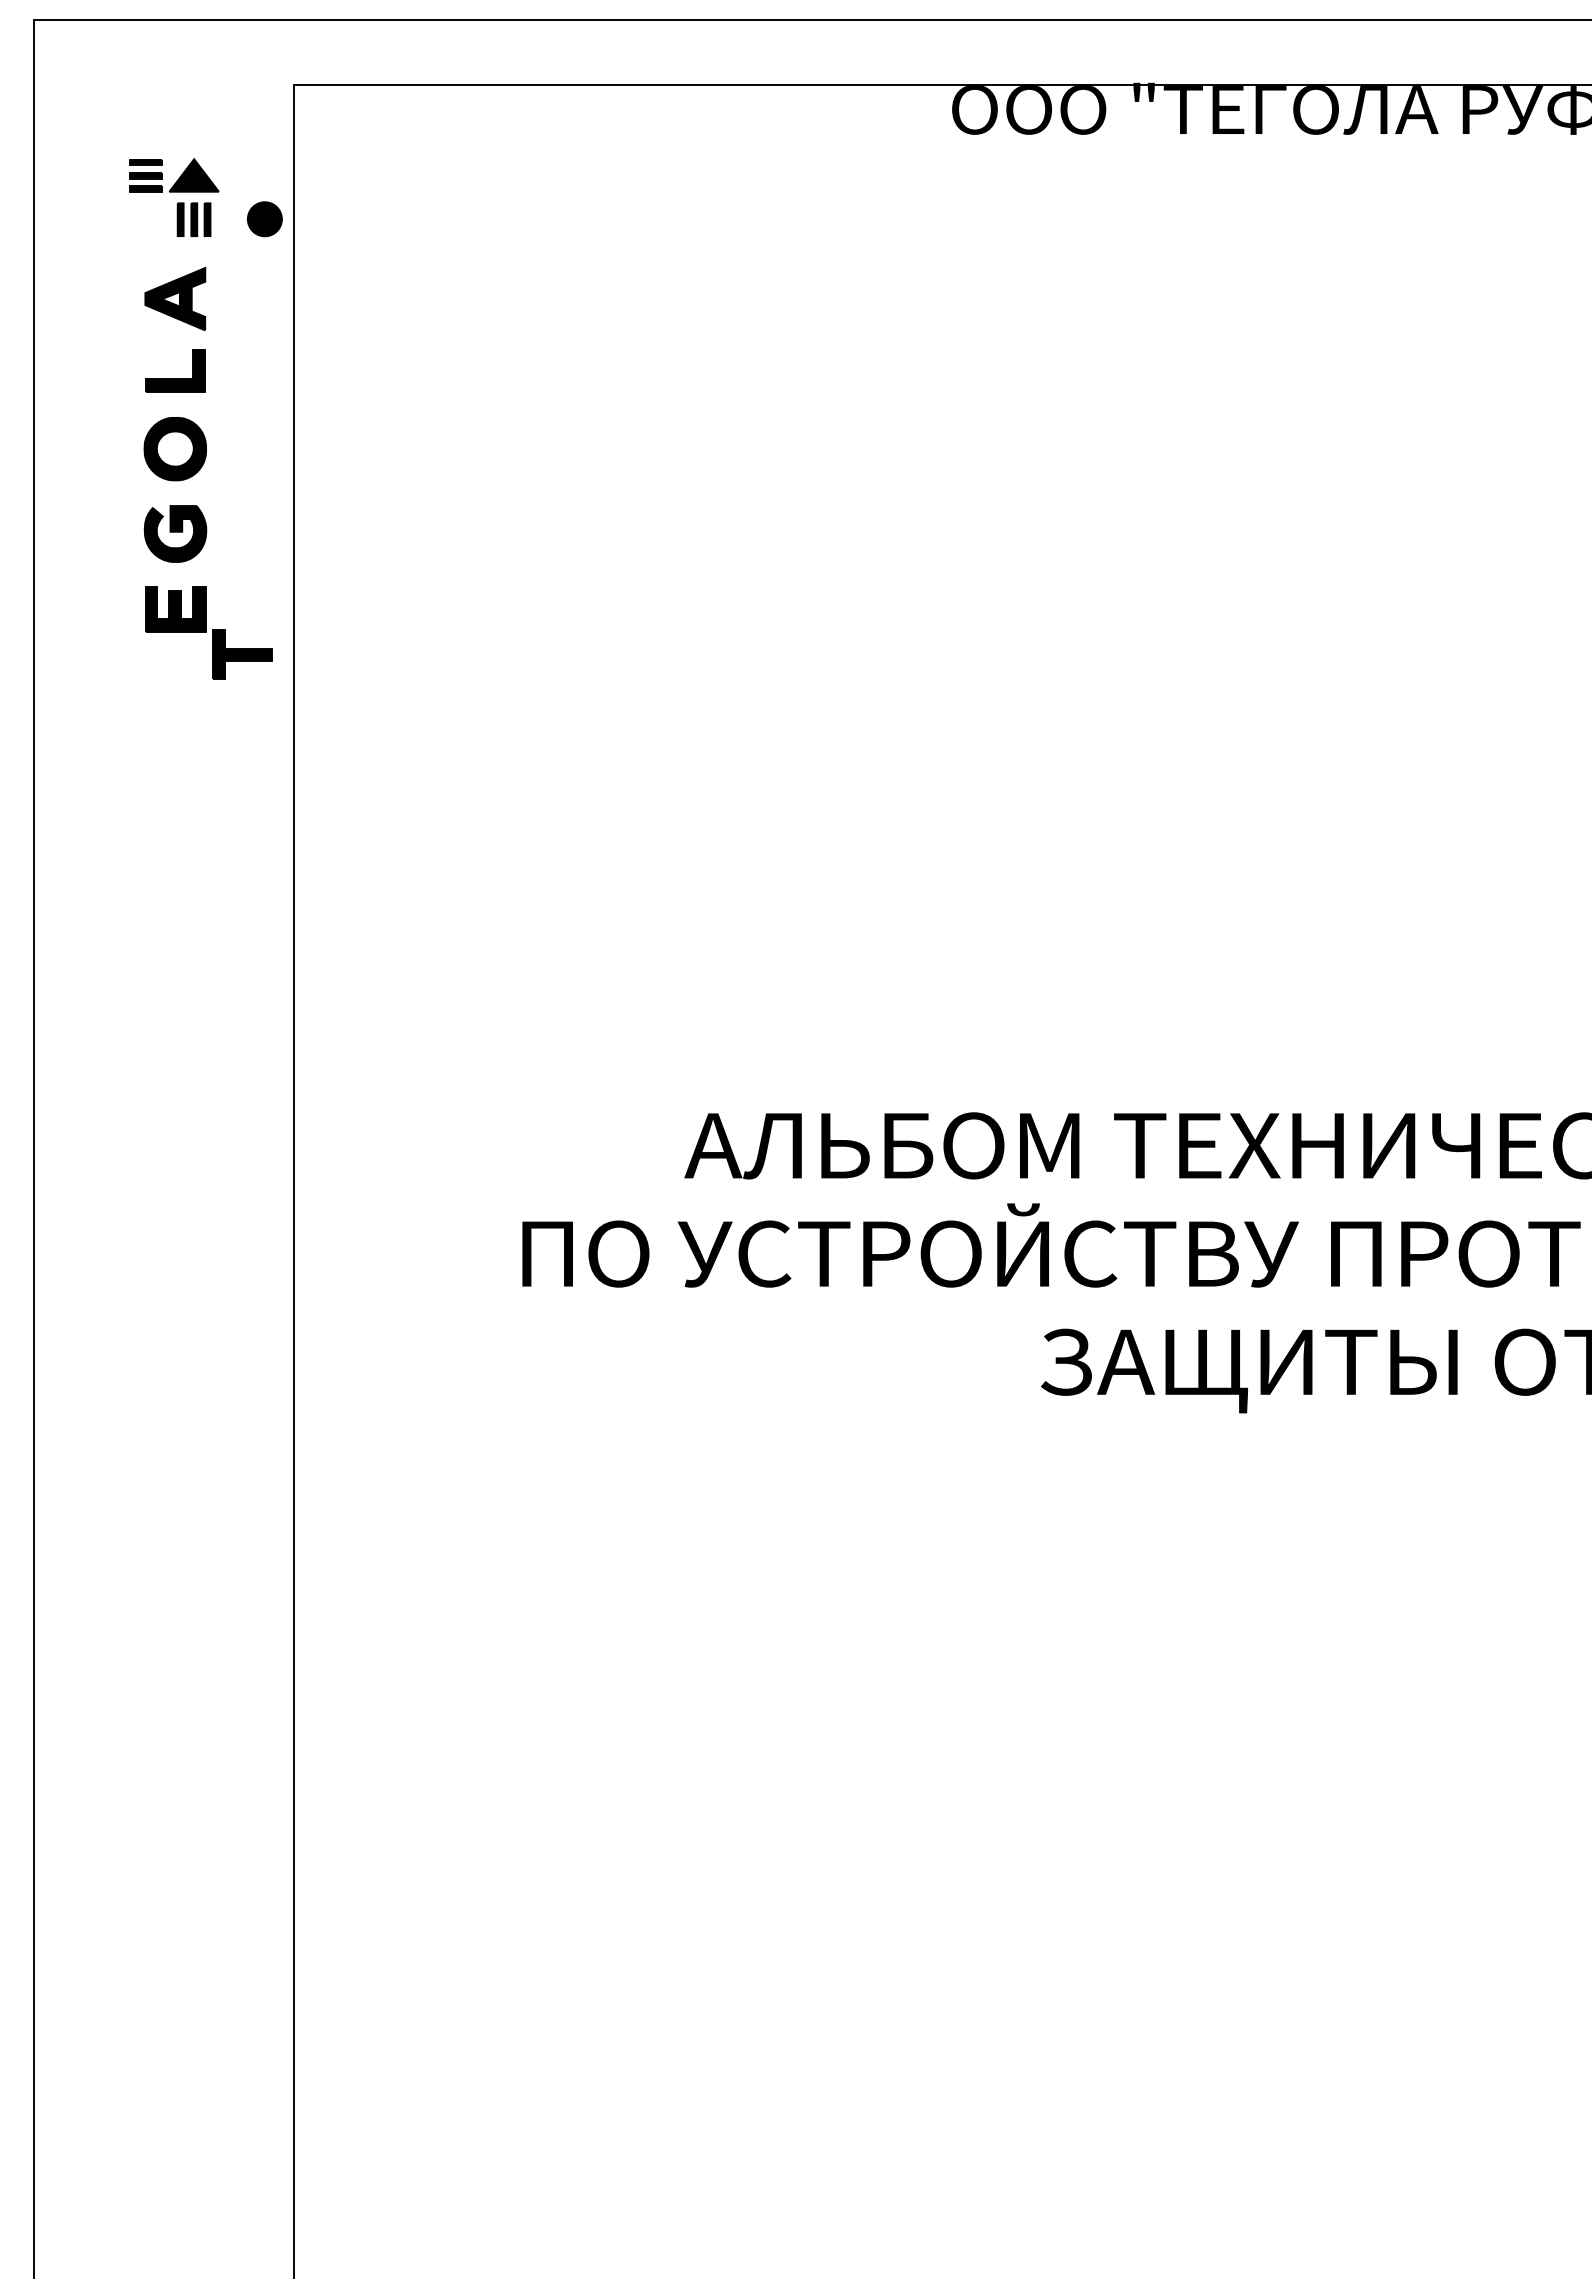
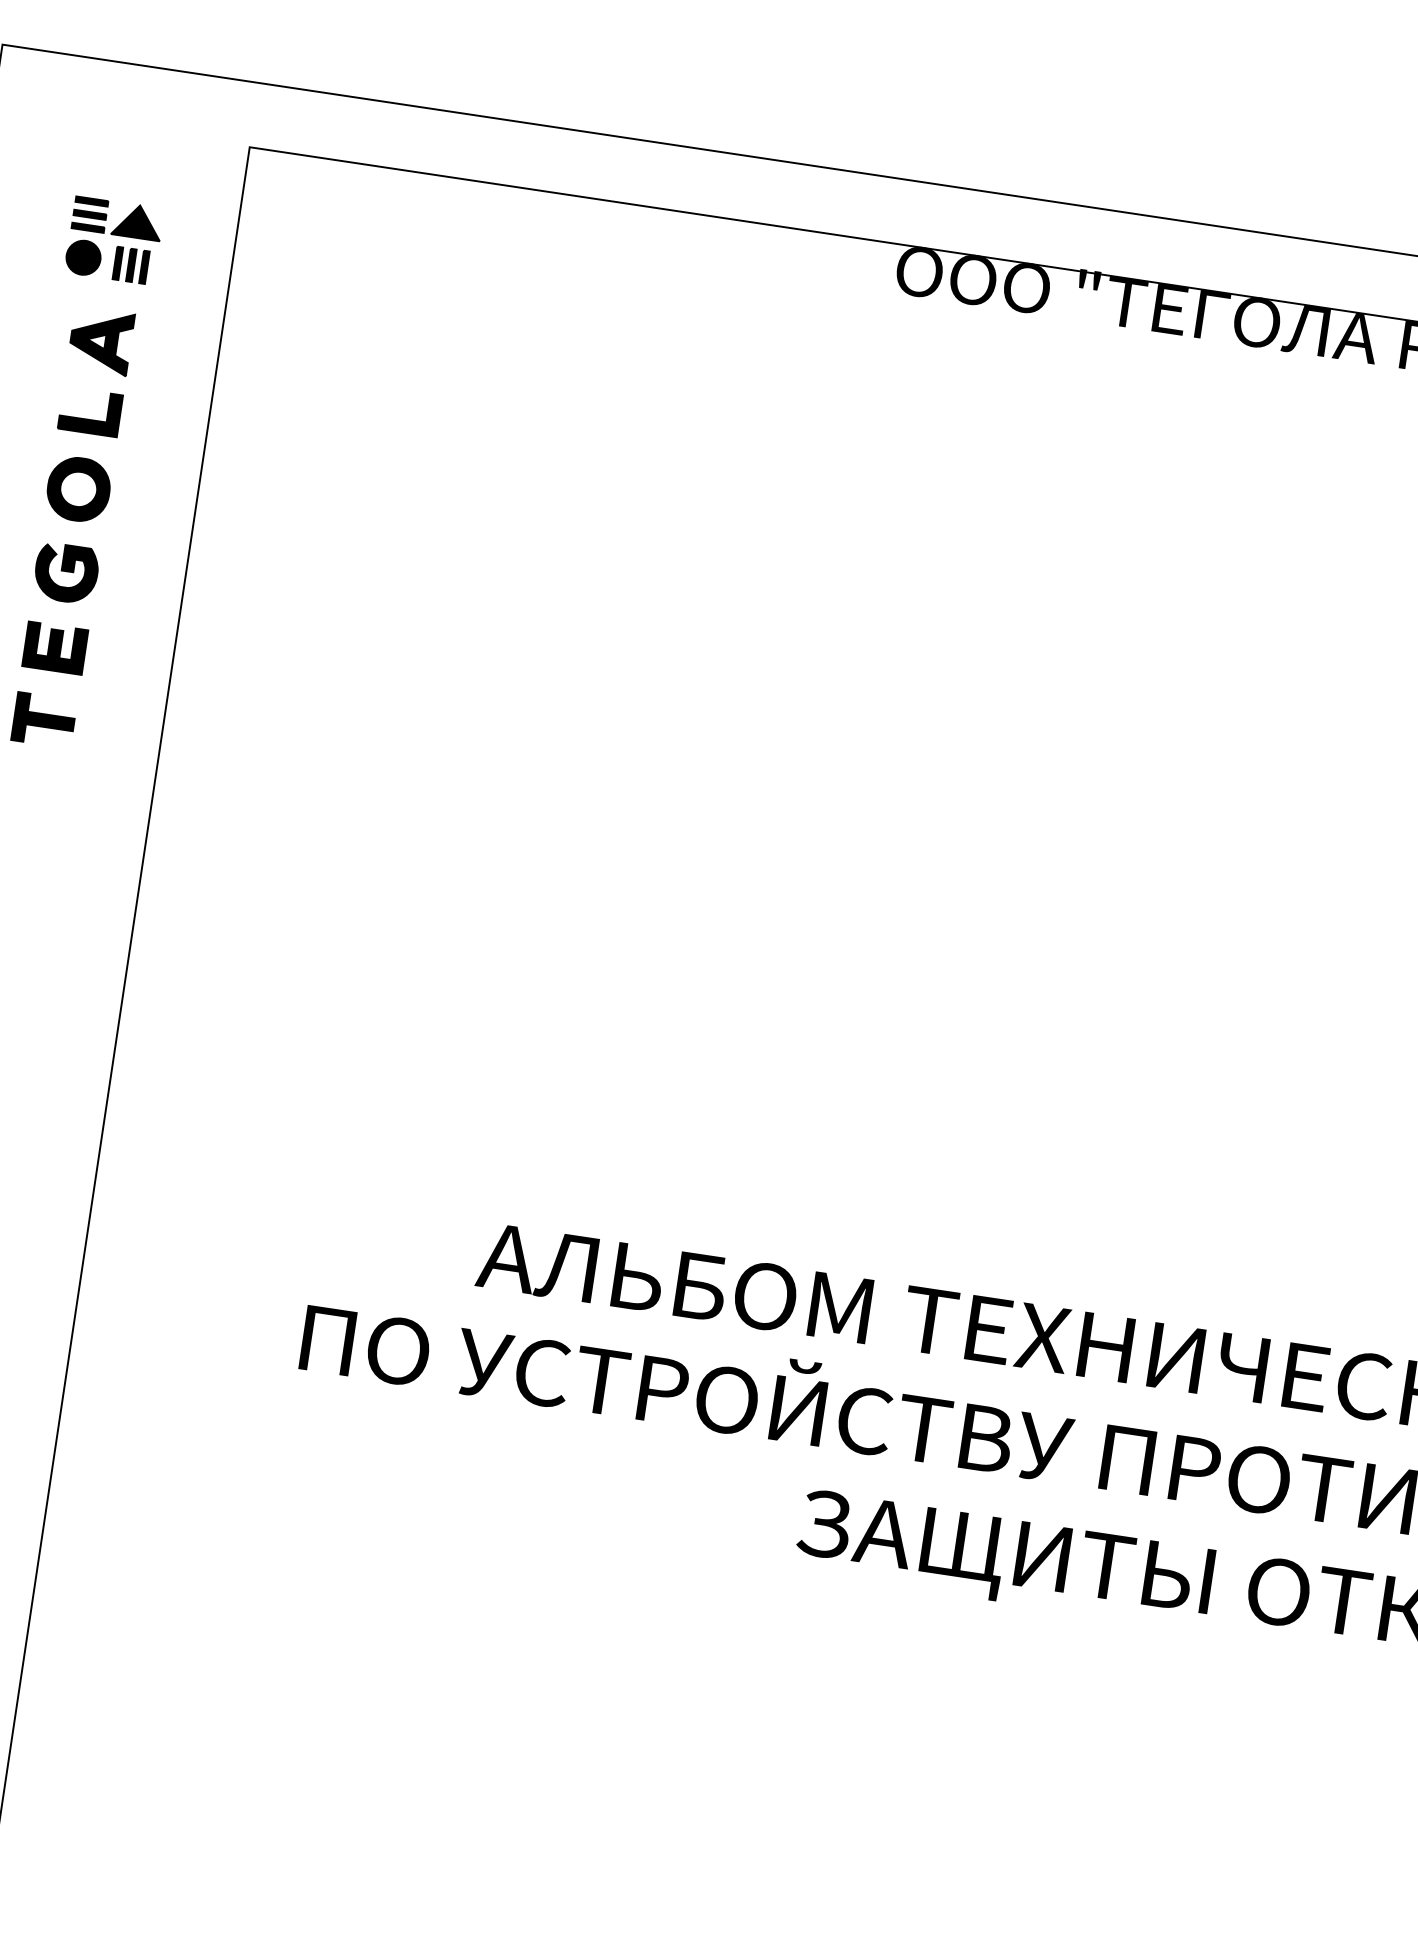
part: (264, 219) -> (83, 257), moved
part: (242, 654) -> (44, 720), moved

